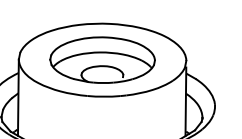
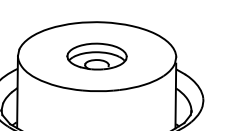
part: (102, 59) -> (97, 56), size x0.6

